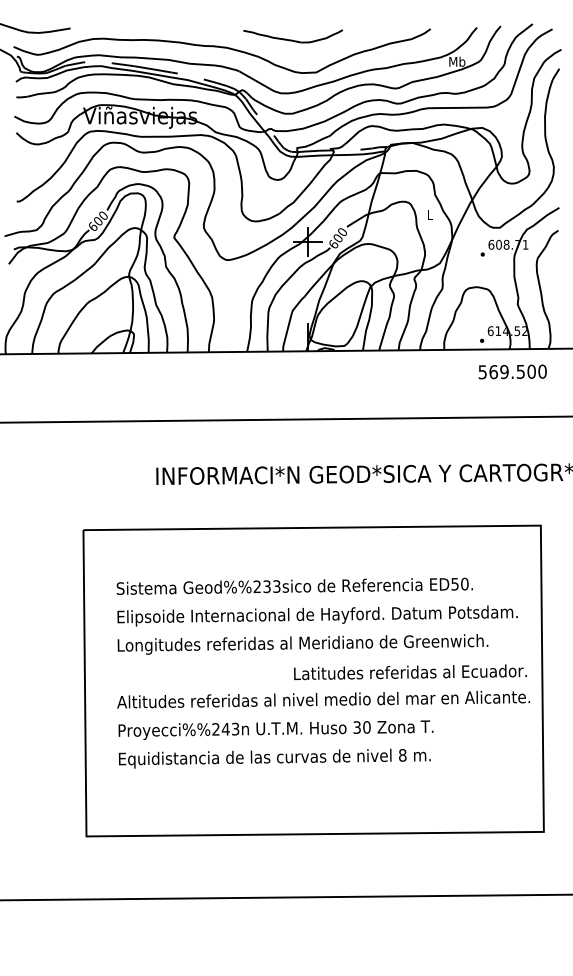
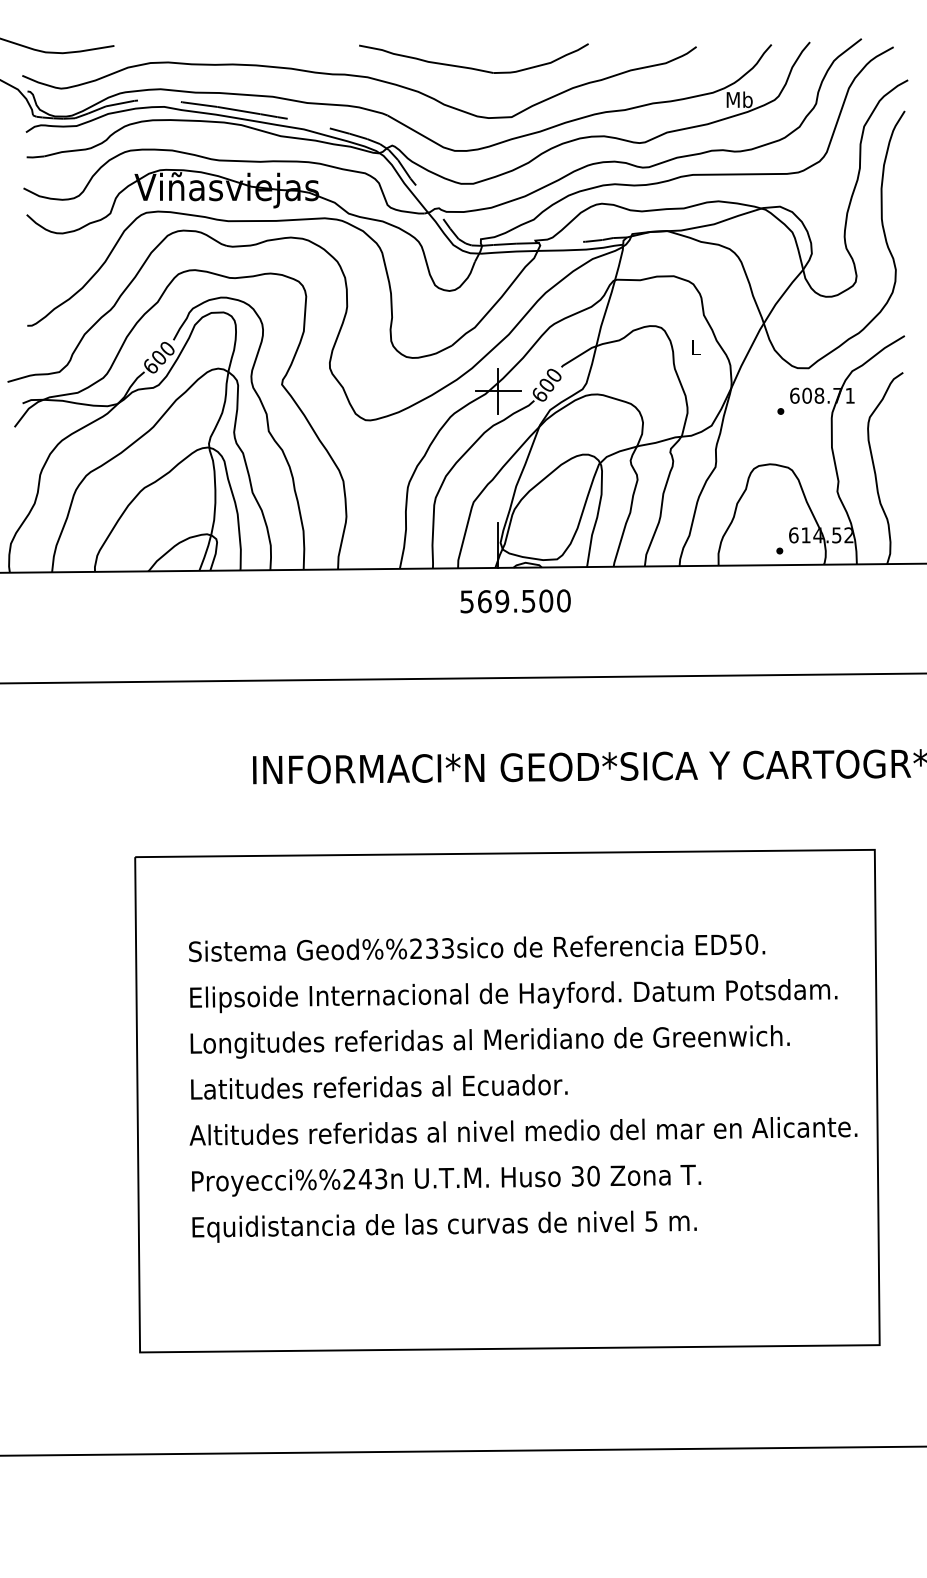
part: (293, 36) -> (474, 58), size x1.43
text: (512, 371) -> (515, 600), moved
text: (410, 672) -> (379, 1087), moved
text: (402, 755) -> (651, 1221), 8 -> 5

